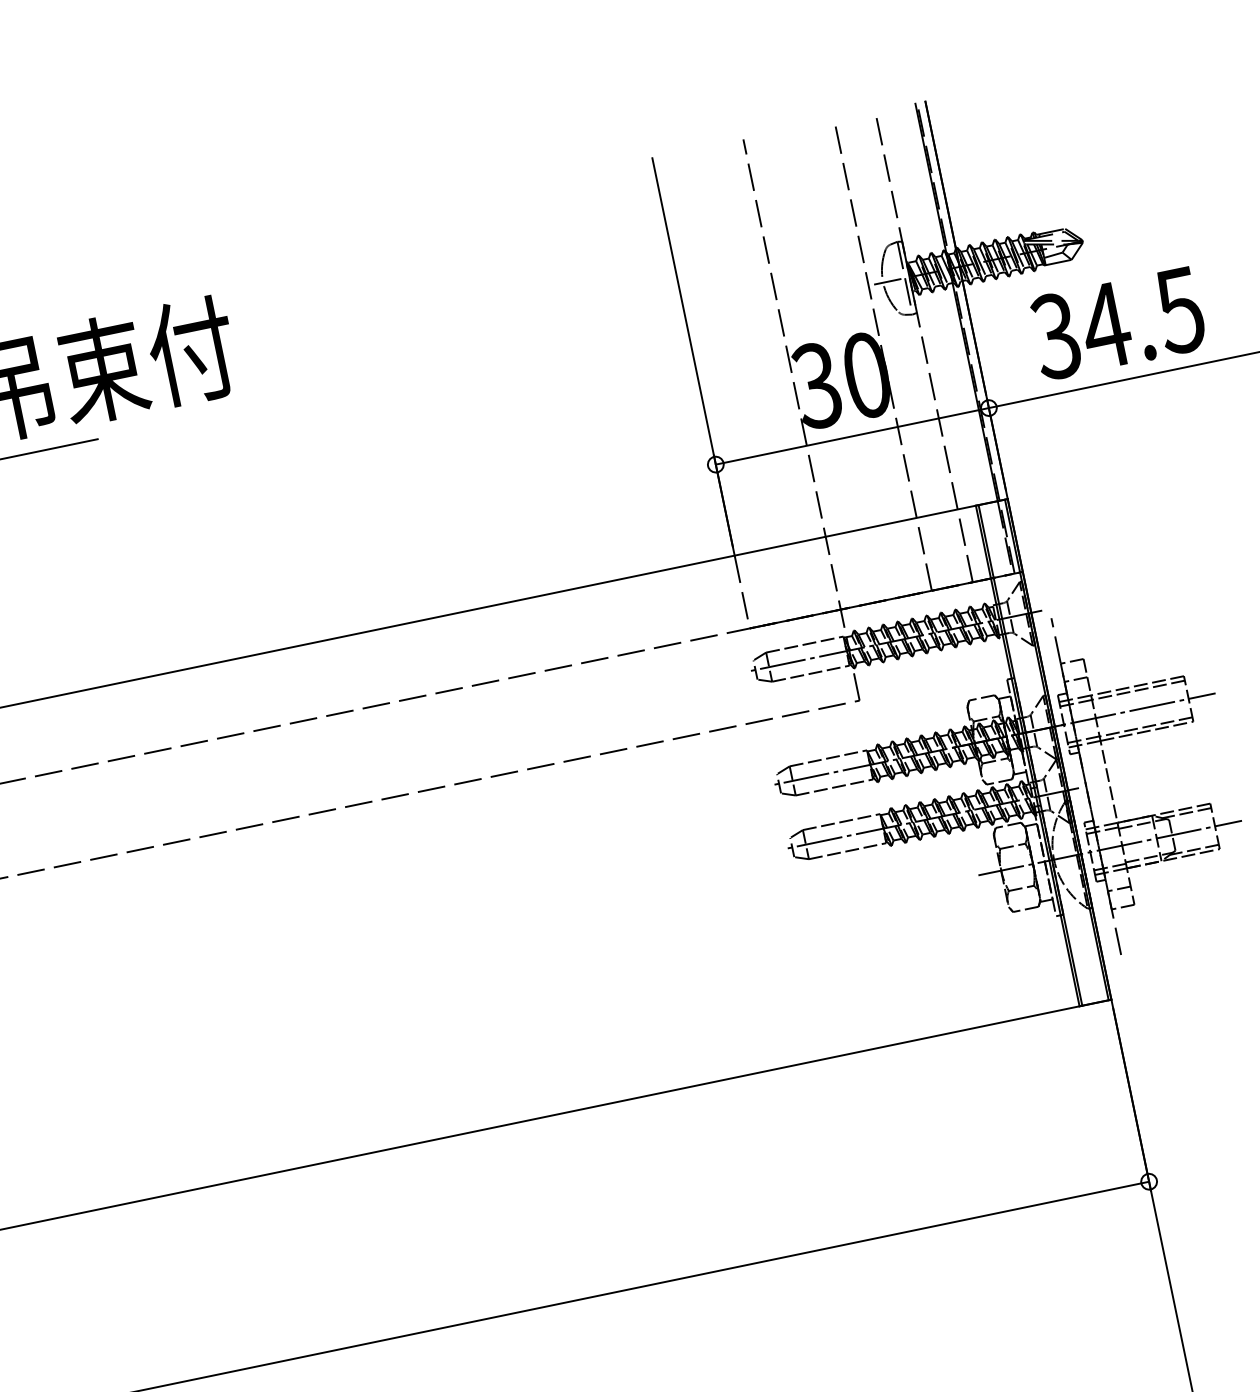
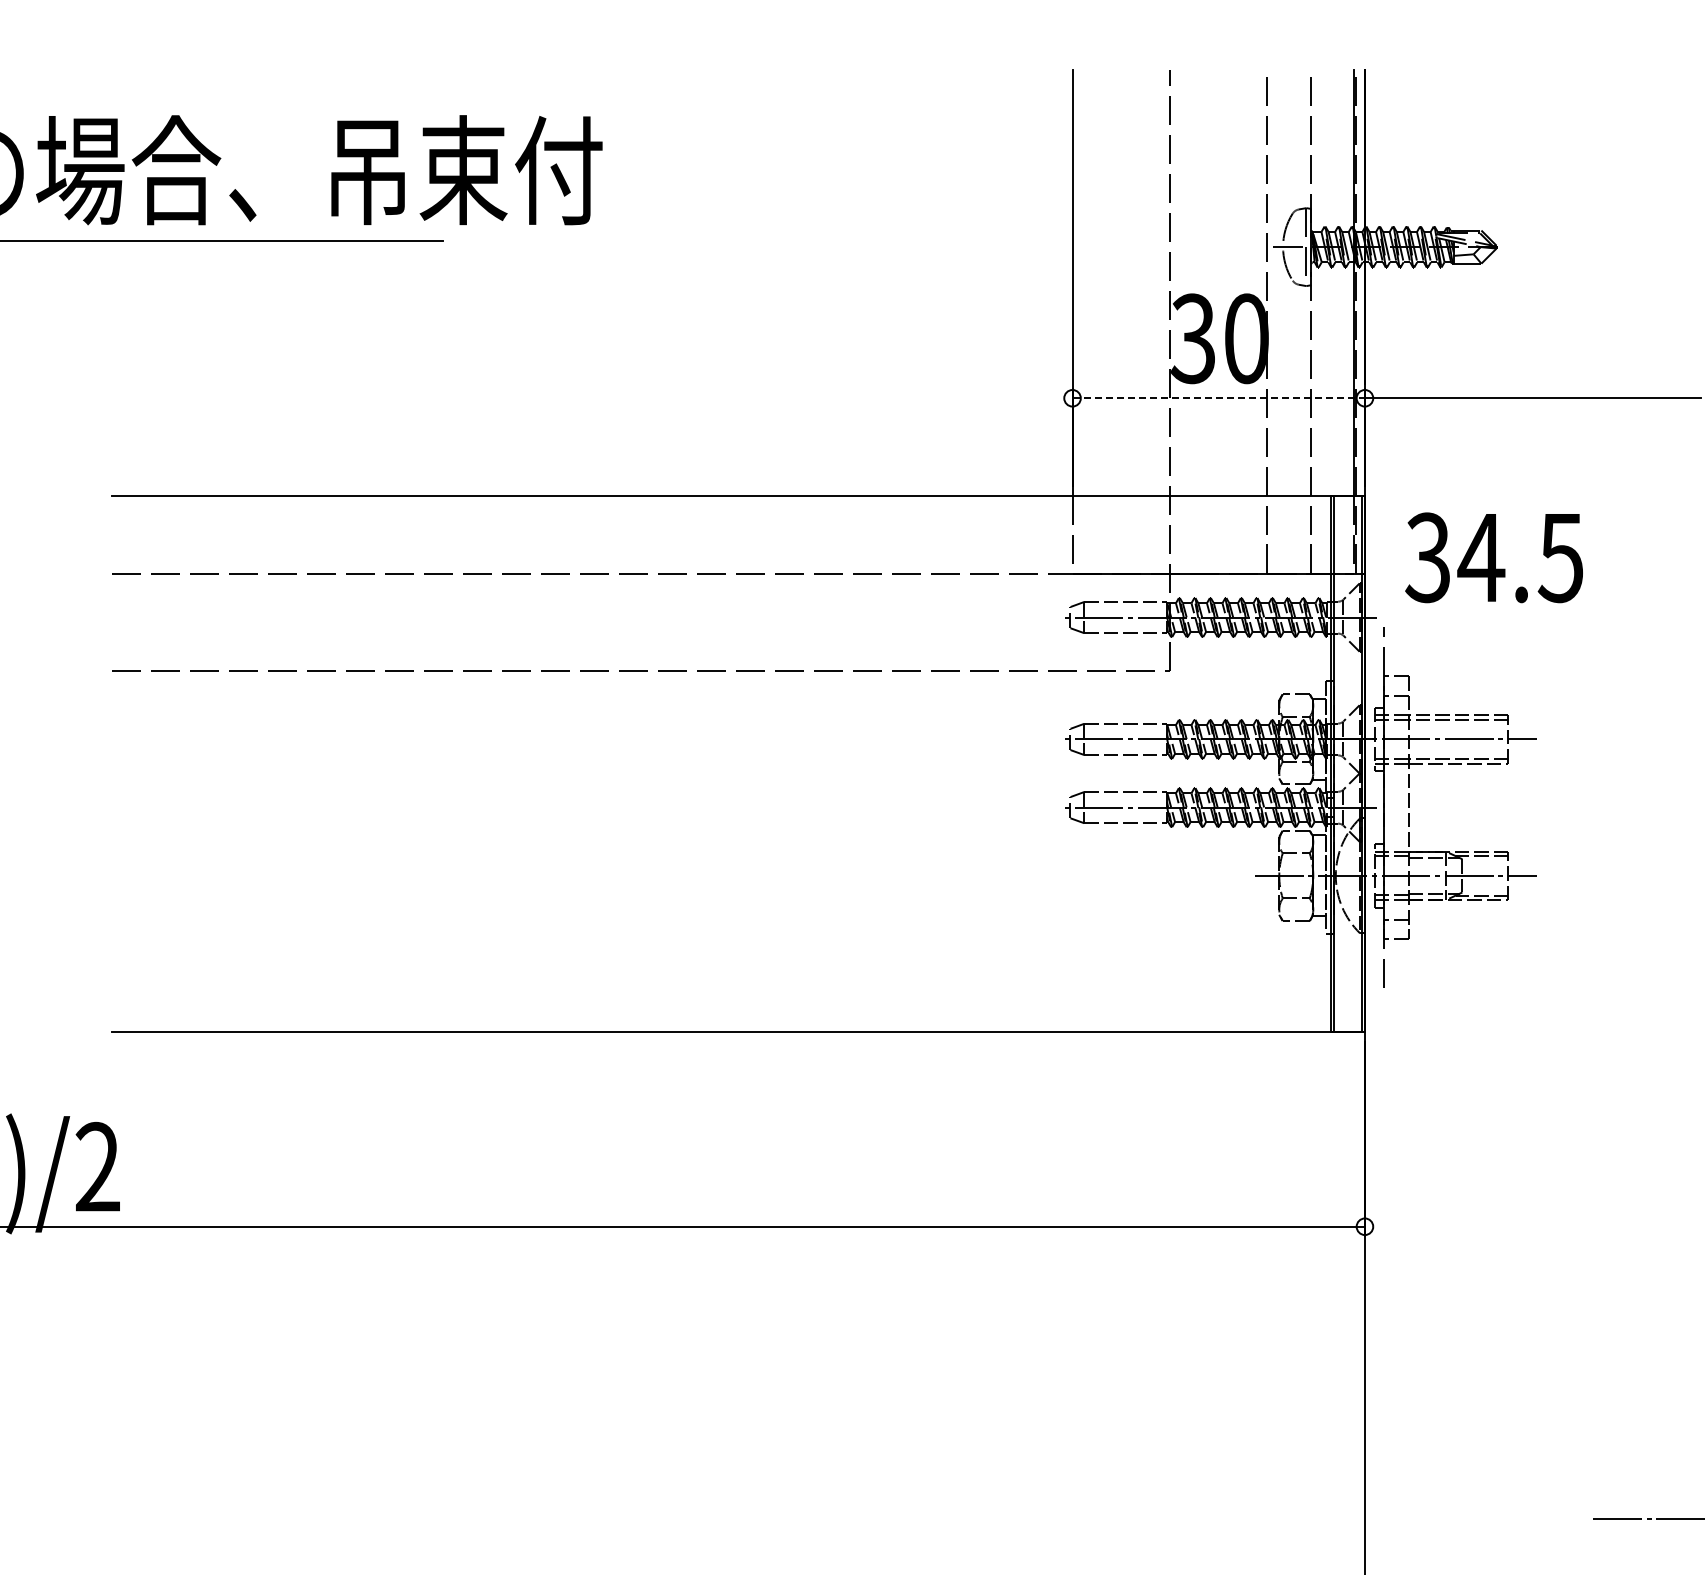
text: (1117, 323) -> (1493, 557), moved
line: (853, 436) -> (1219, 398), solid -> dashed

